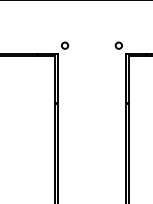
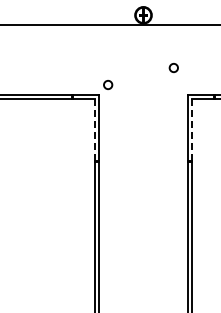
circle: (118, 45) -> (173, 67), moved
line: (54, 79) -> (94, 129), solid -> dashed
line: (129, 79) -> (192, 129), solid -> dashed

